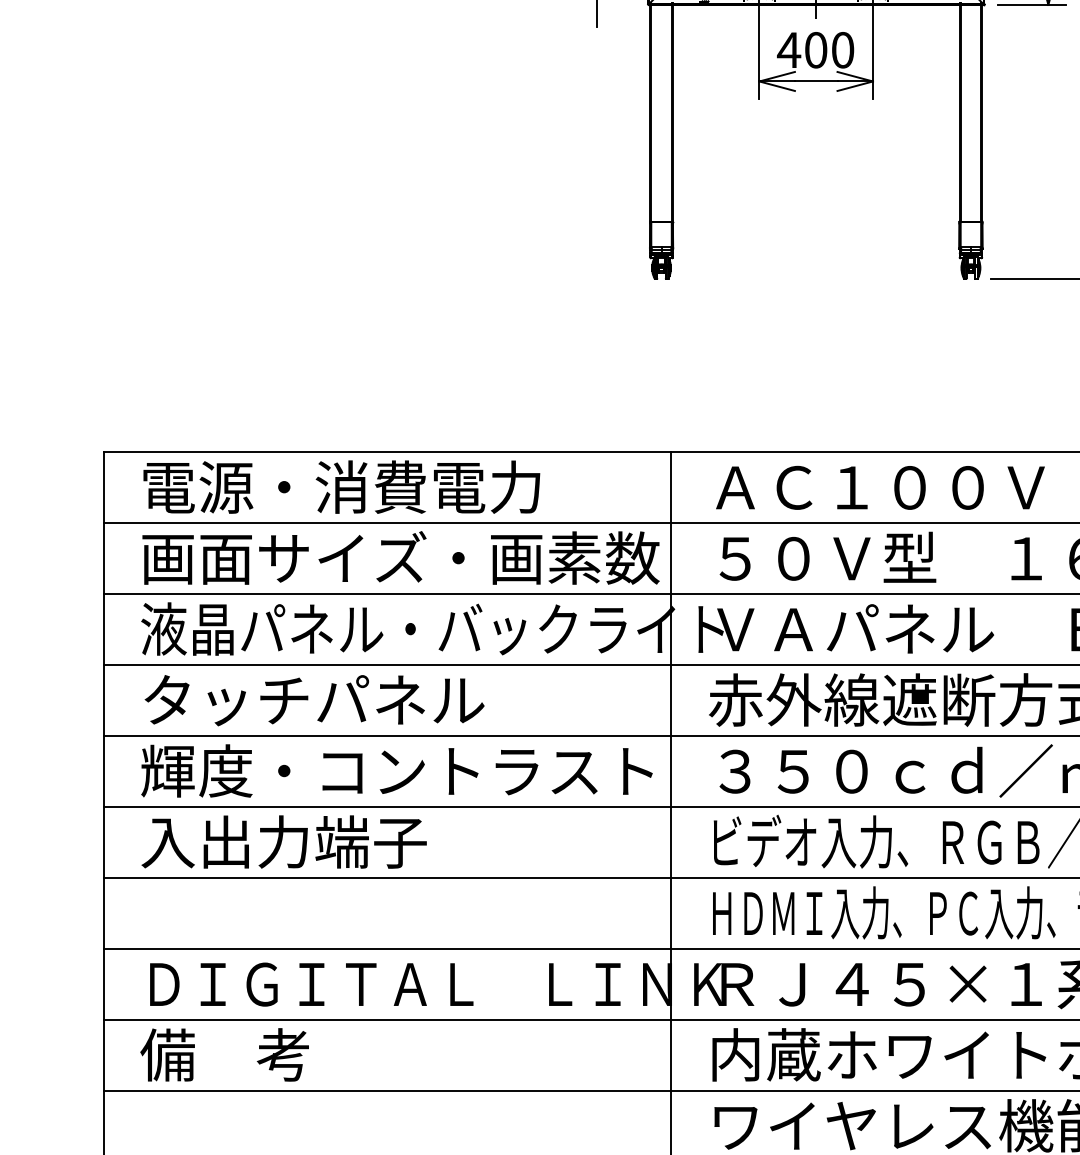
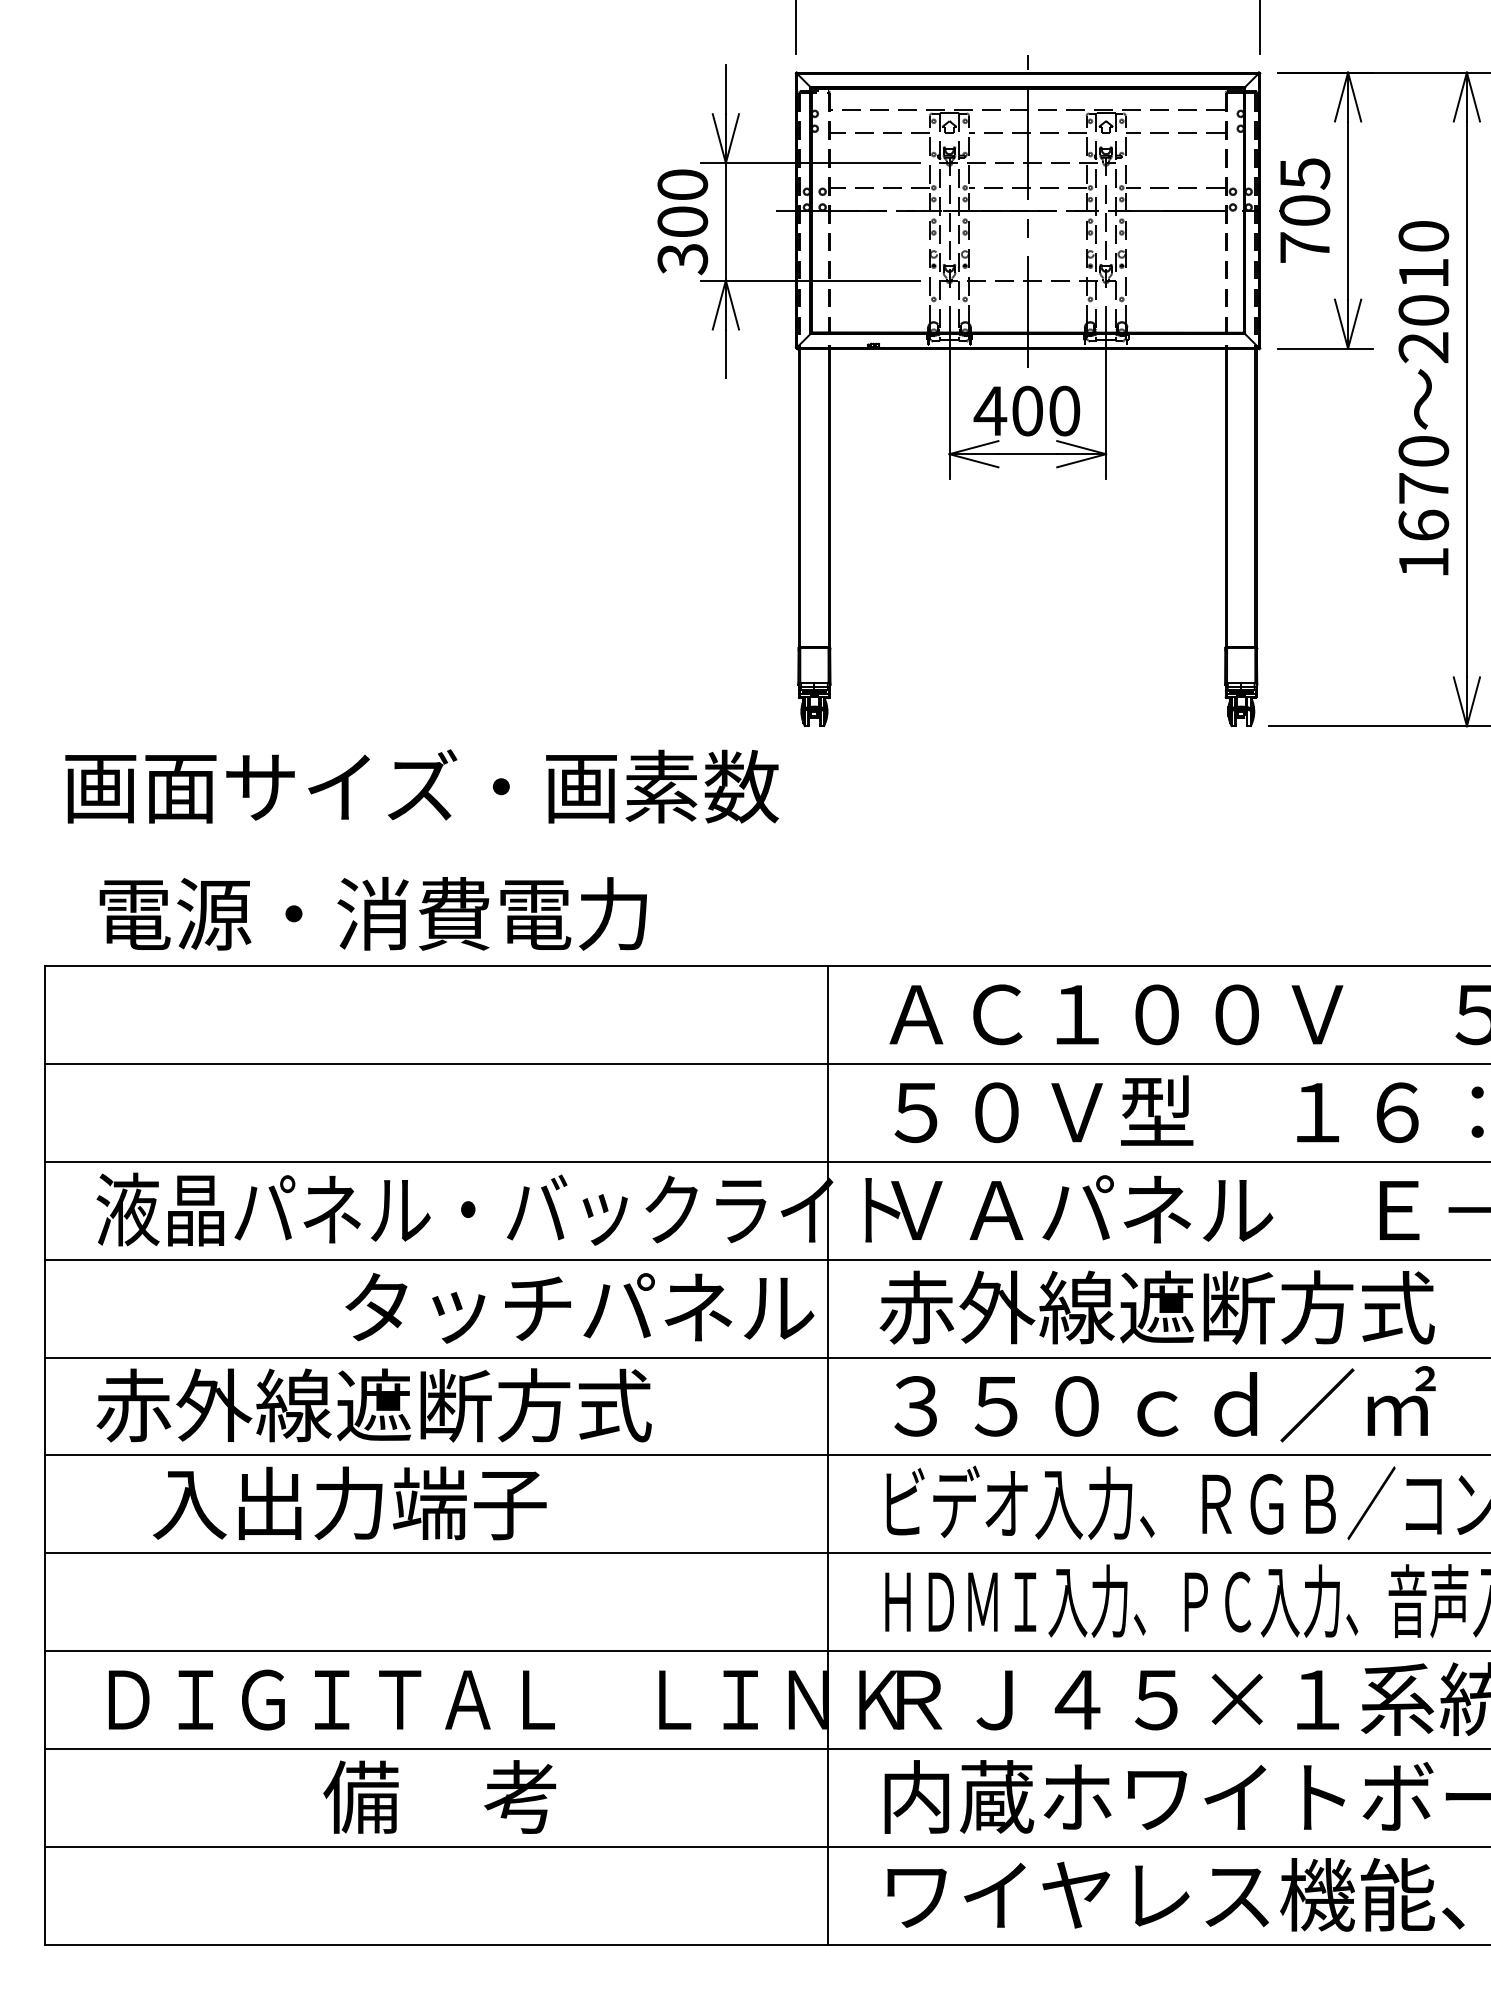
text: (341, 486) -> (372, 913), moved
text: (401, 557) -> (422, 786), moved
text: (314, 700) -> (579, 1307), moved
text: (397, 771) -> (449, 1405), 輝度・コントラスト -> 赤外線遮断方式
text: (283, 842) -> (349, 1503), moved
text: (224, 1054) -> (439, 1796), moved

